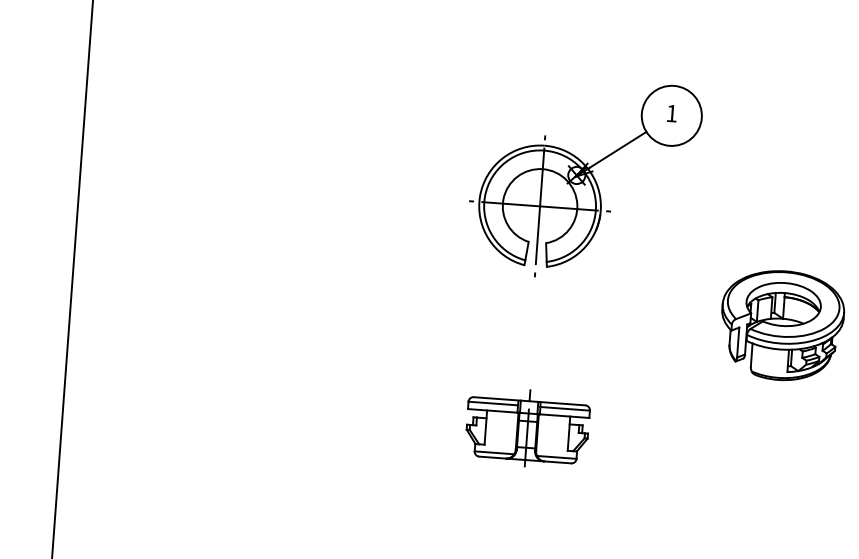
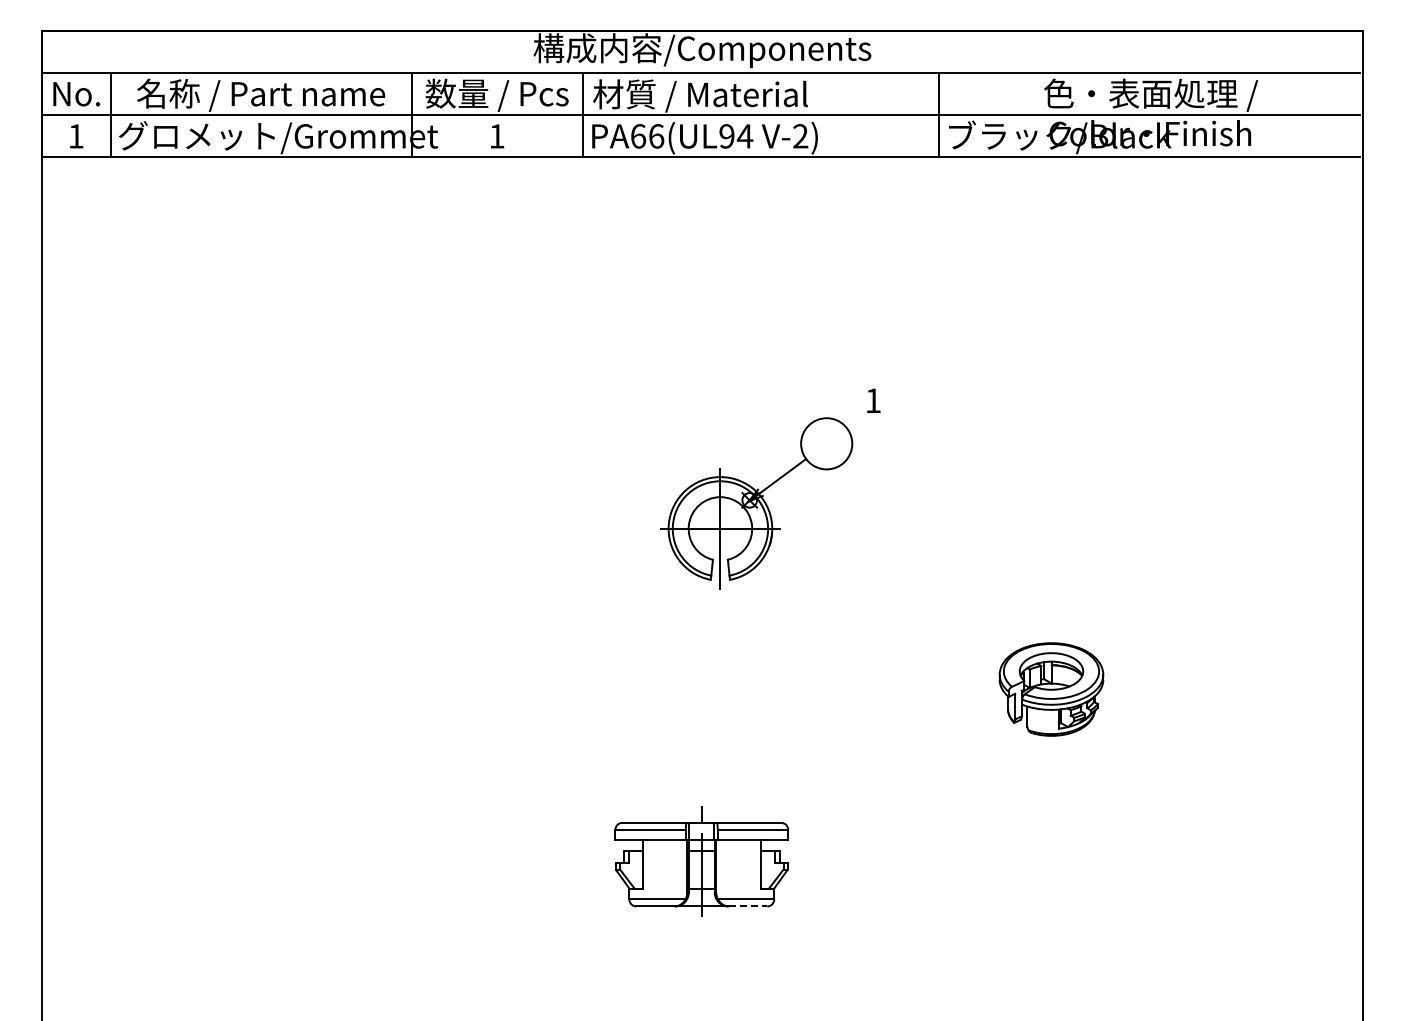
part: (584, 179) -> (756, 503), size x0.6
part: (782, 325) -> (1051, 689), size x0.6
line: (558, 462) -> (748, 906), solid -> dashed

